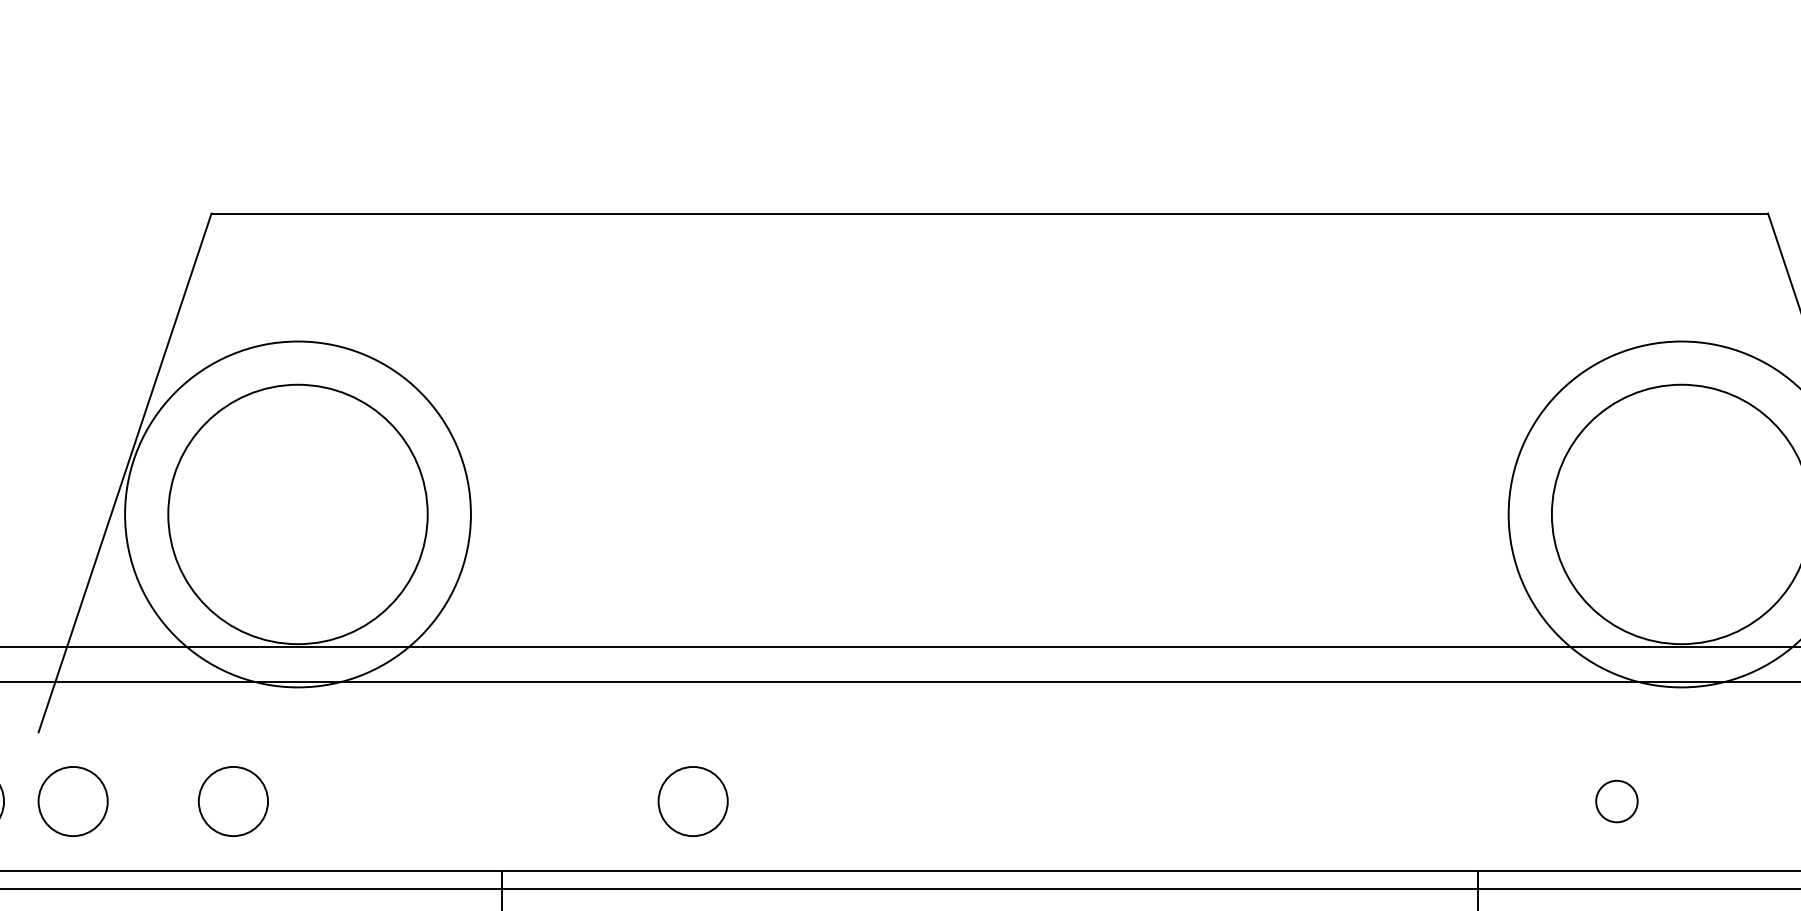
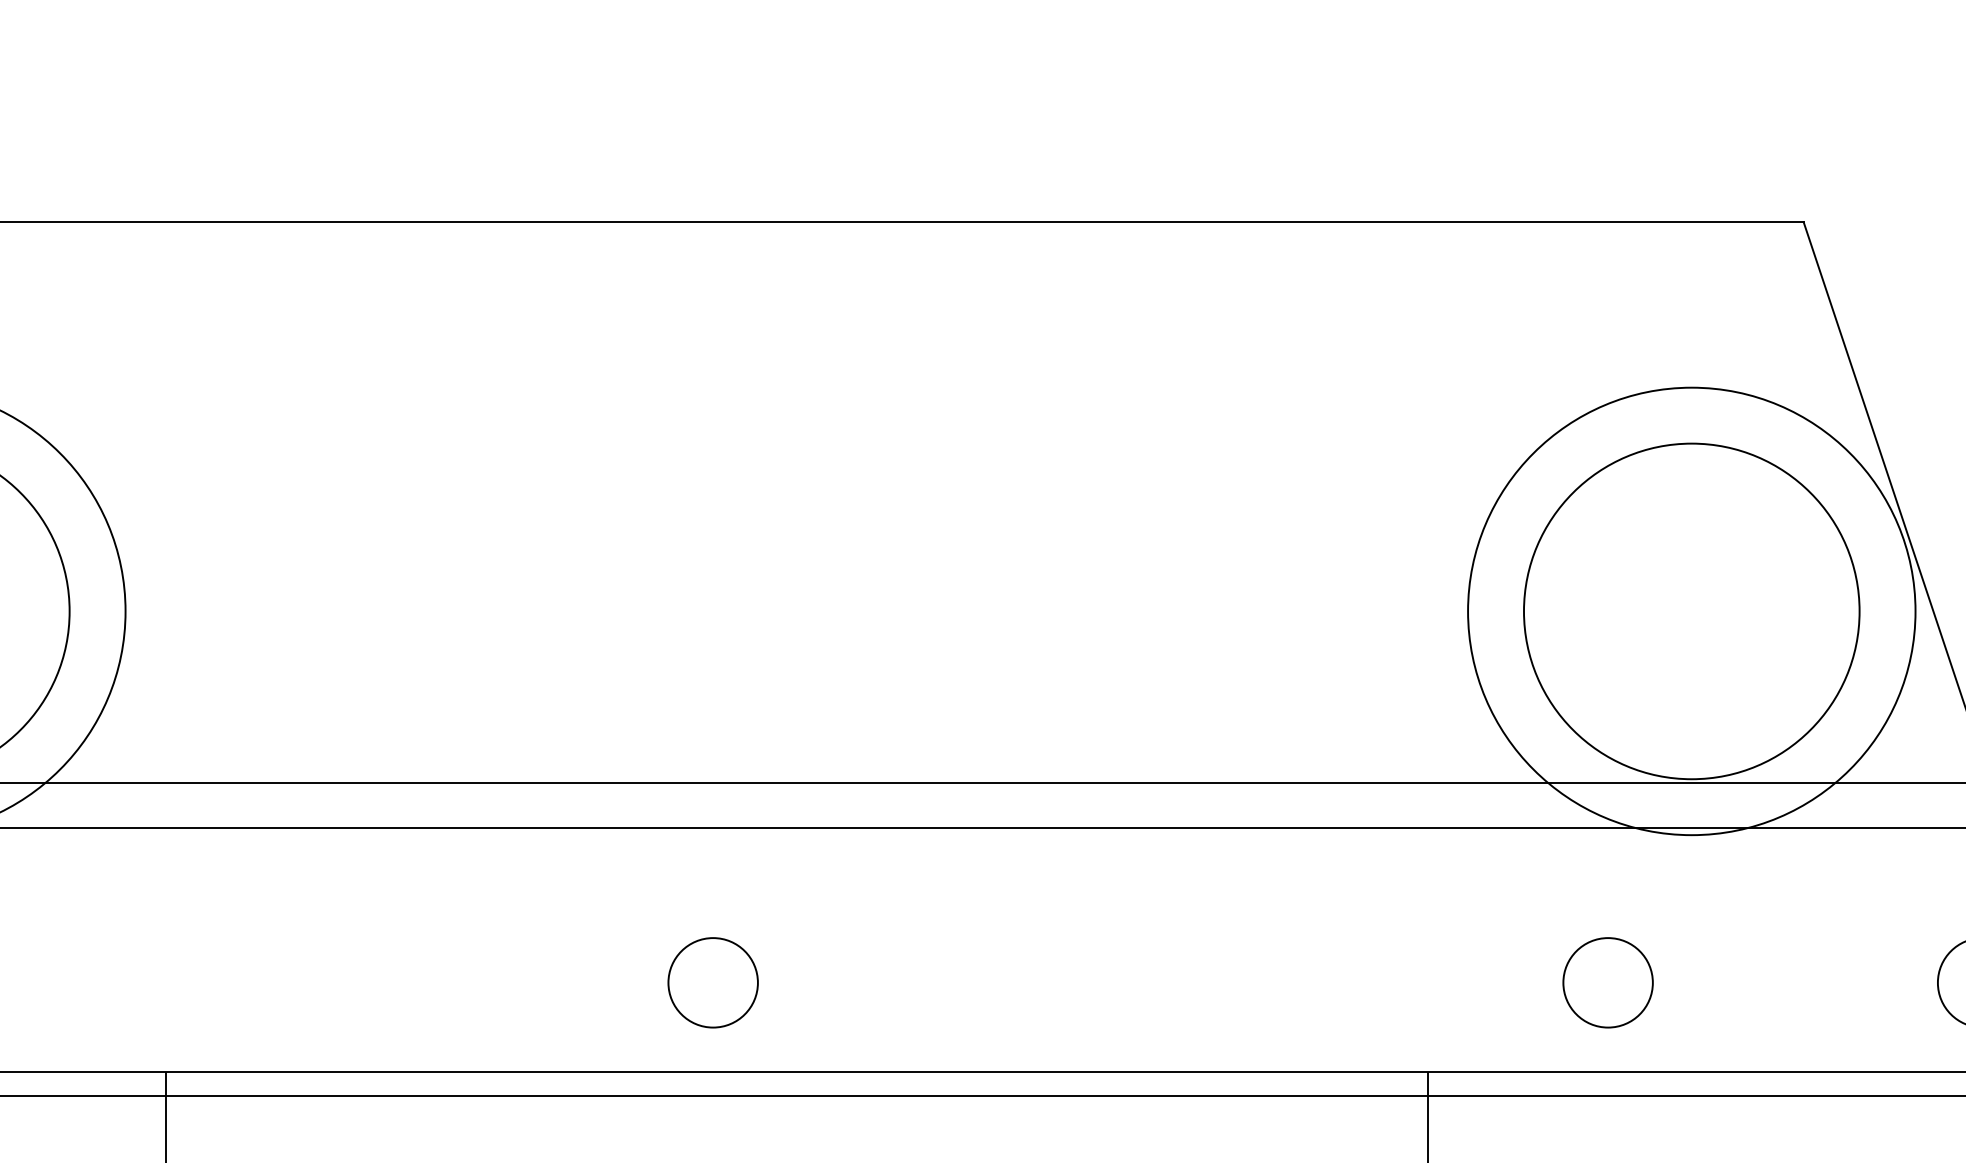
circle: (692, 801) -> (712, 982), moved
circle: (1616, 801) -> (1607, 982), size x1.67

